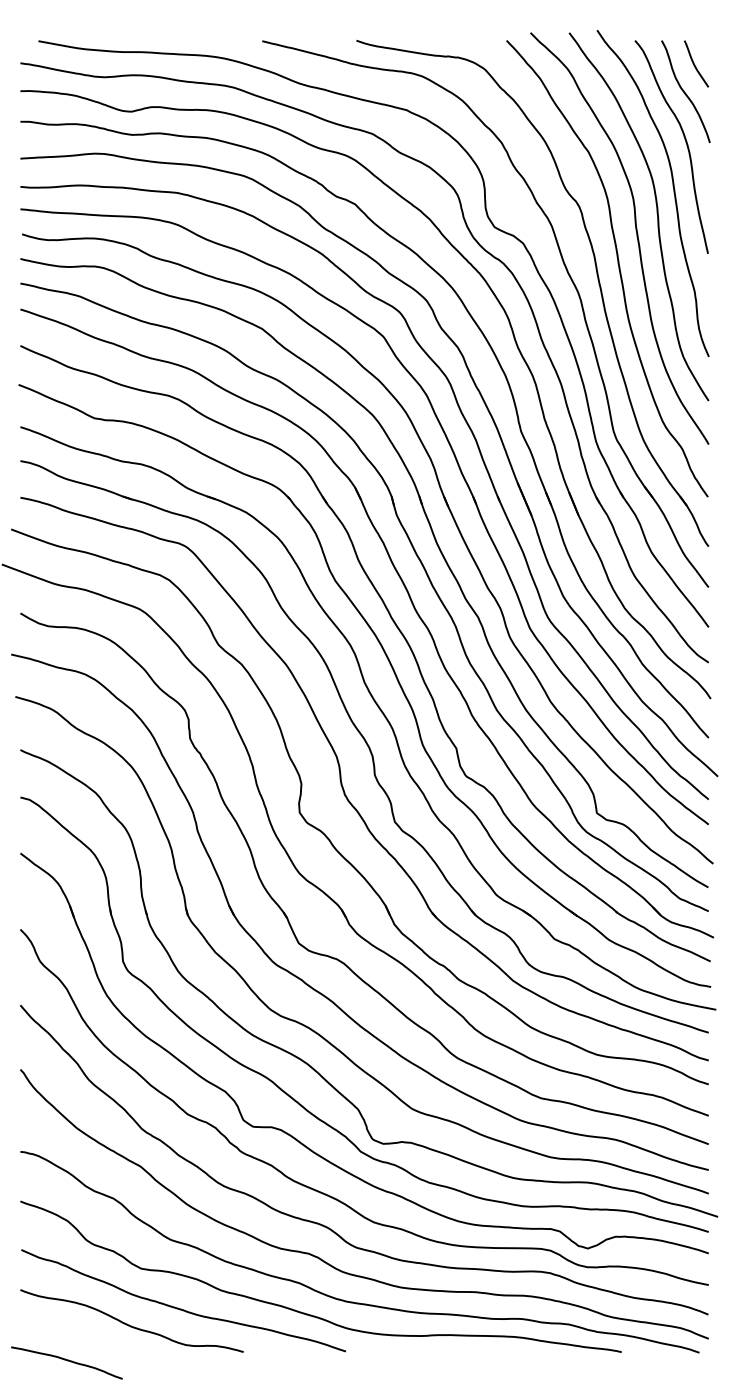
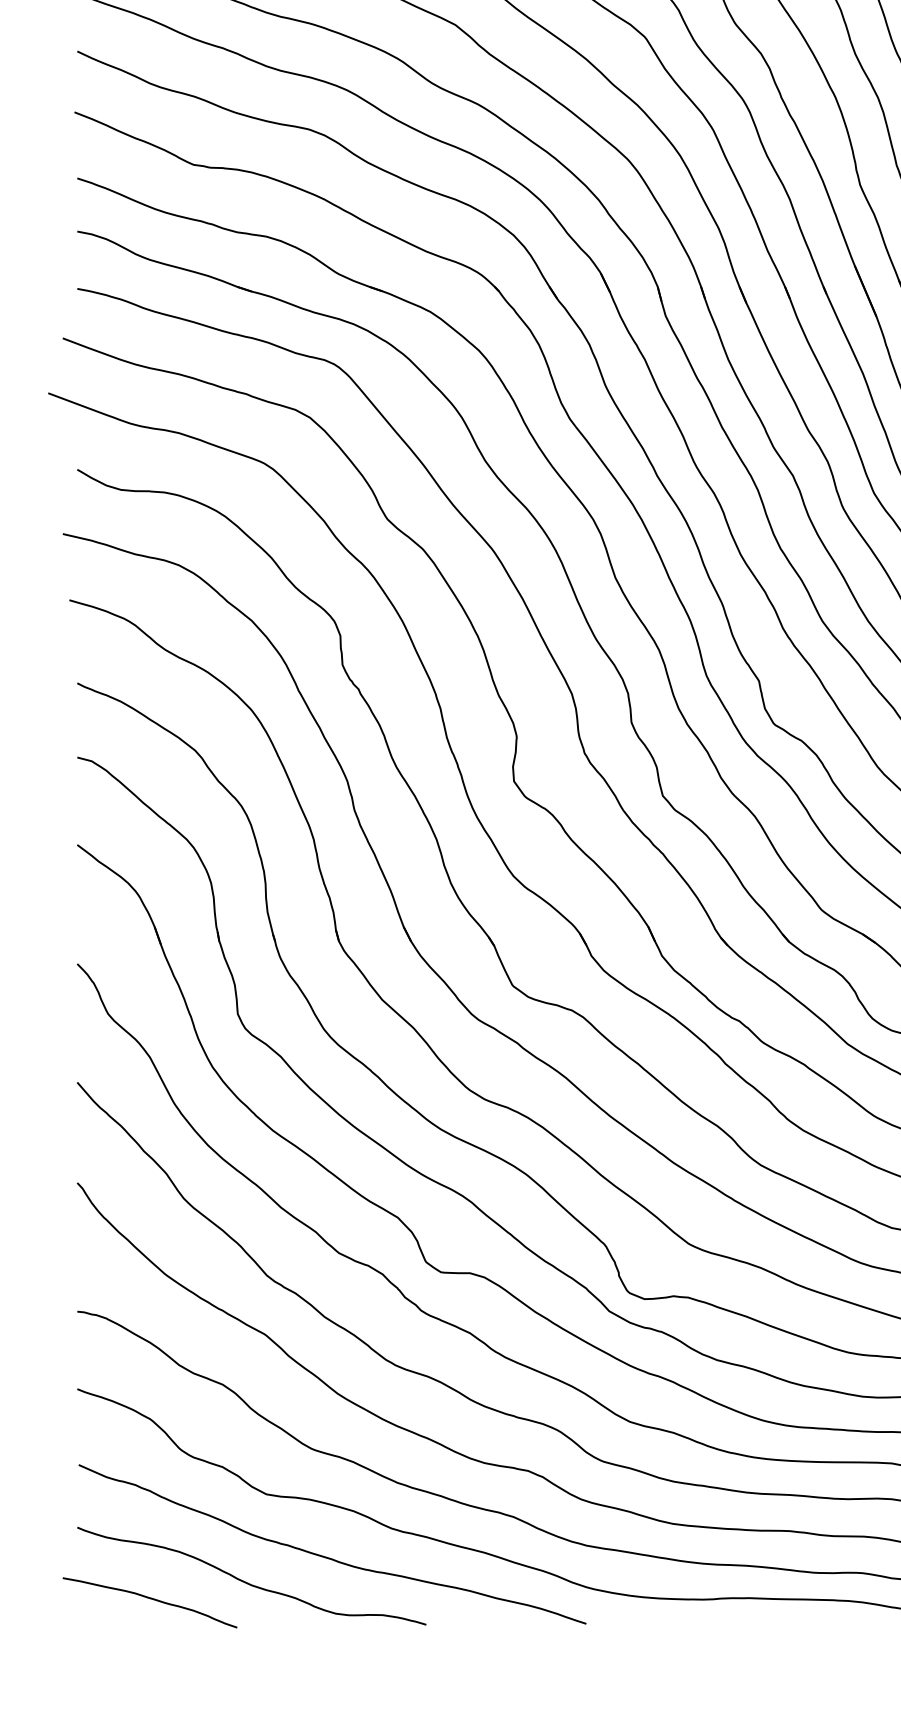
curve: (67, 1361) -> (150, 1600), moved

